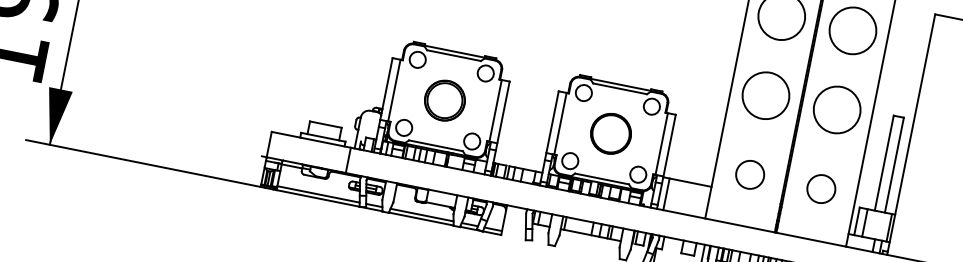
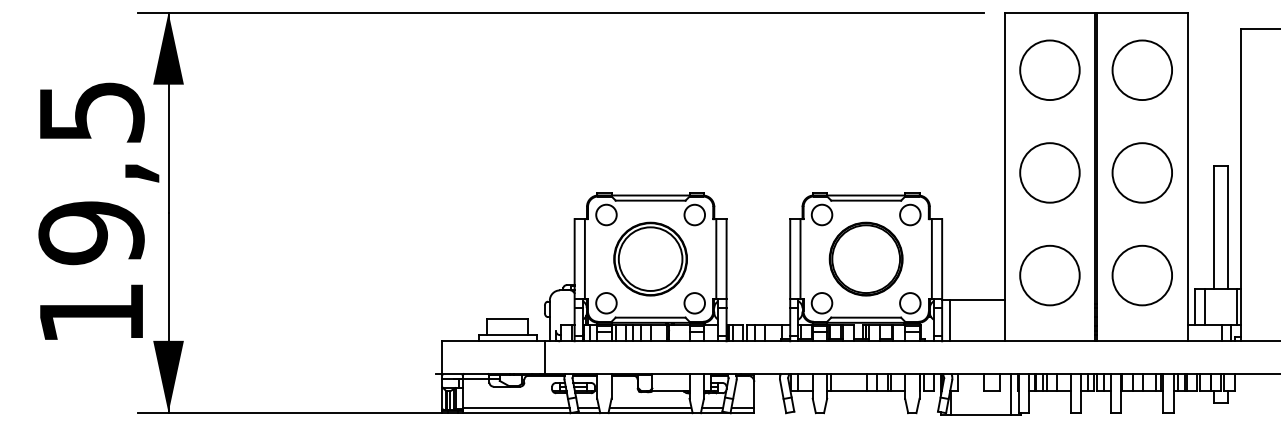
part: (444, 100) -> (650, 258), size x1.43
part: (610, 133) -> (865, 258), size x1.43
circle: (749, 174) -> (1049, 275), size x1.67
circle: (821, 189) -> (1142, 275), size x1.67

